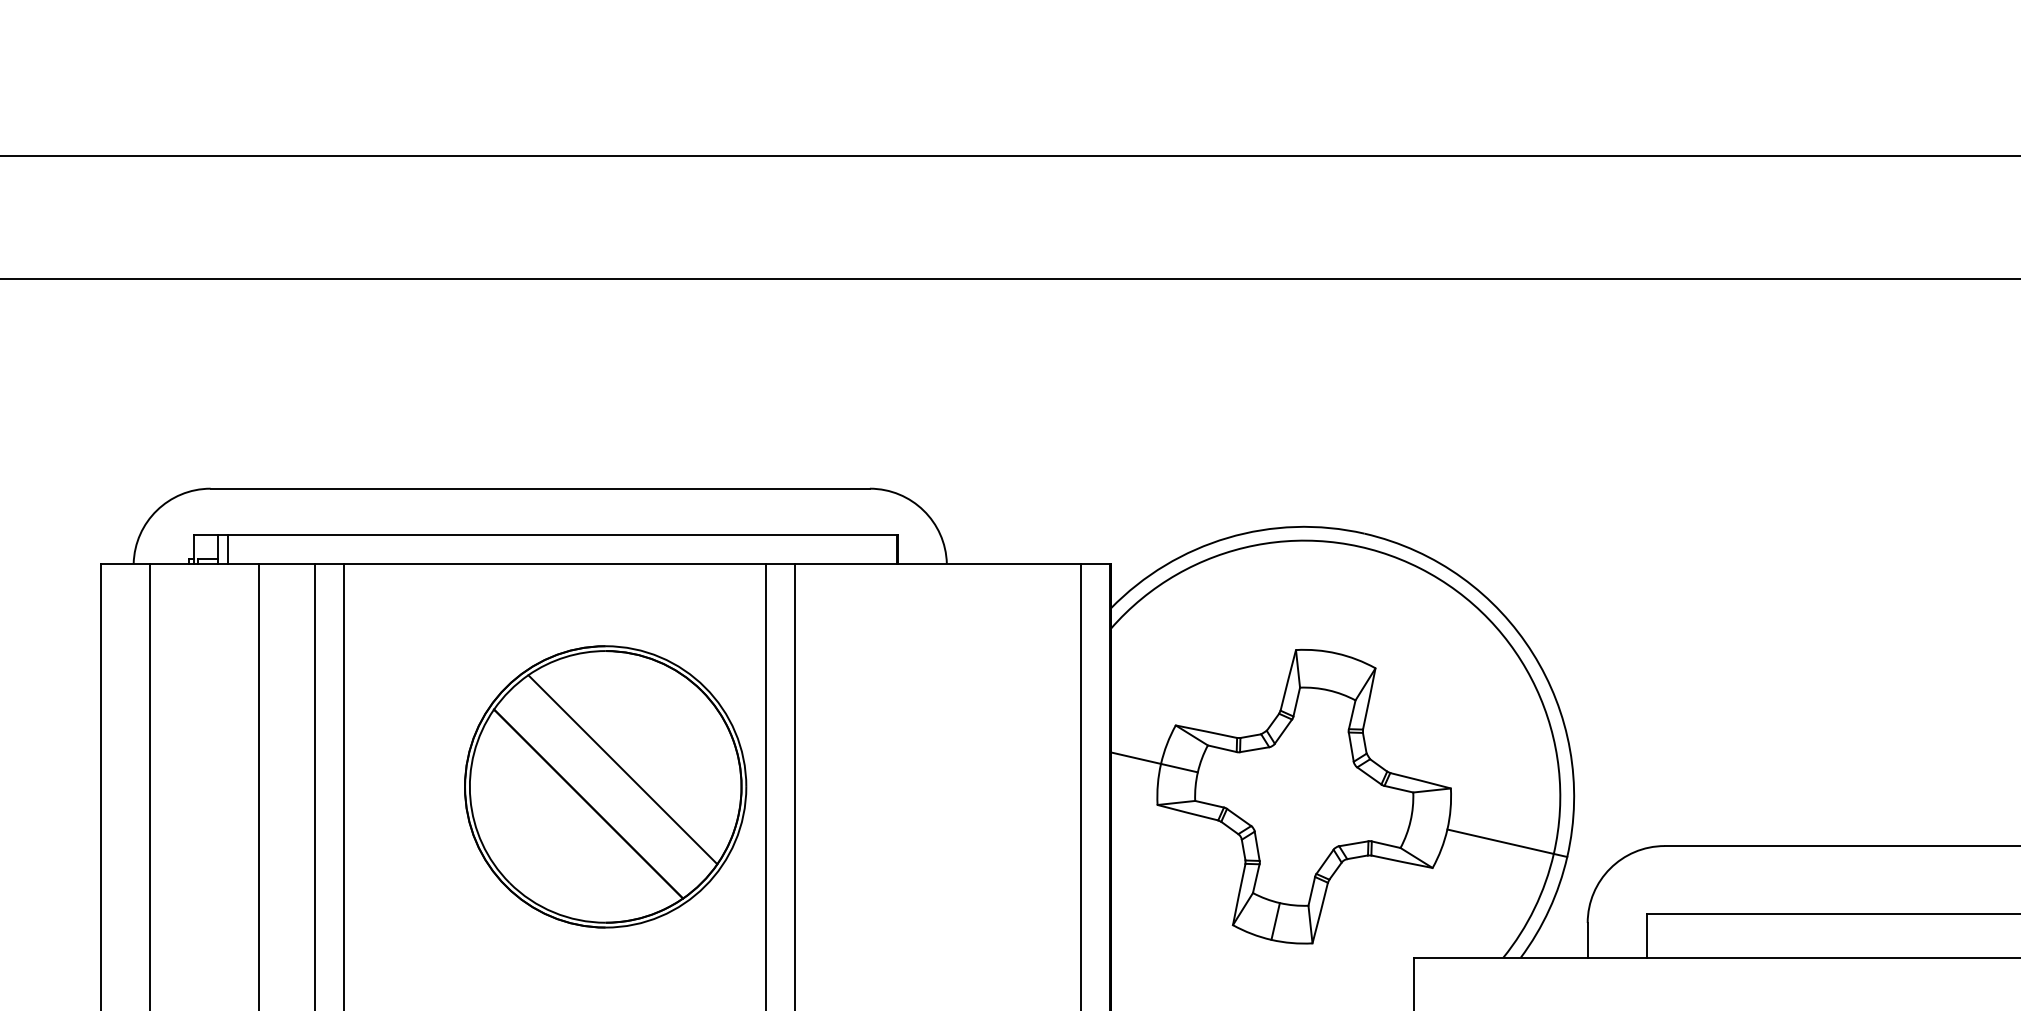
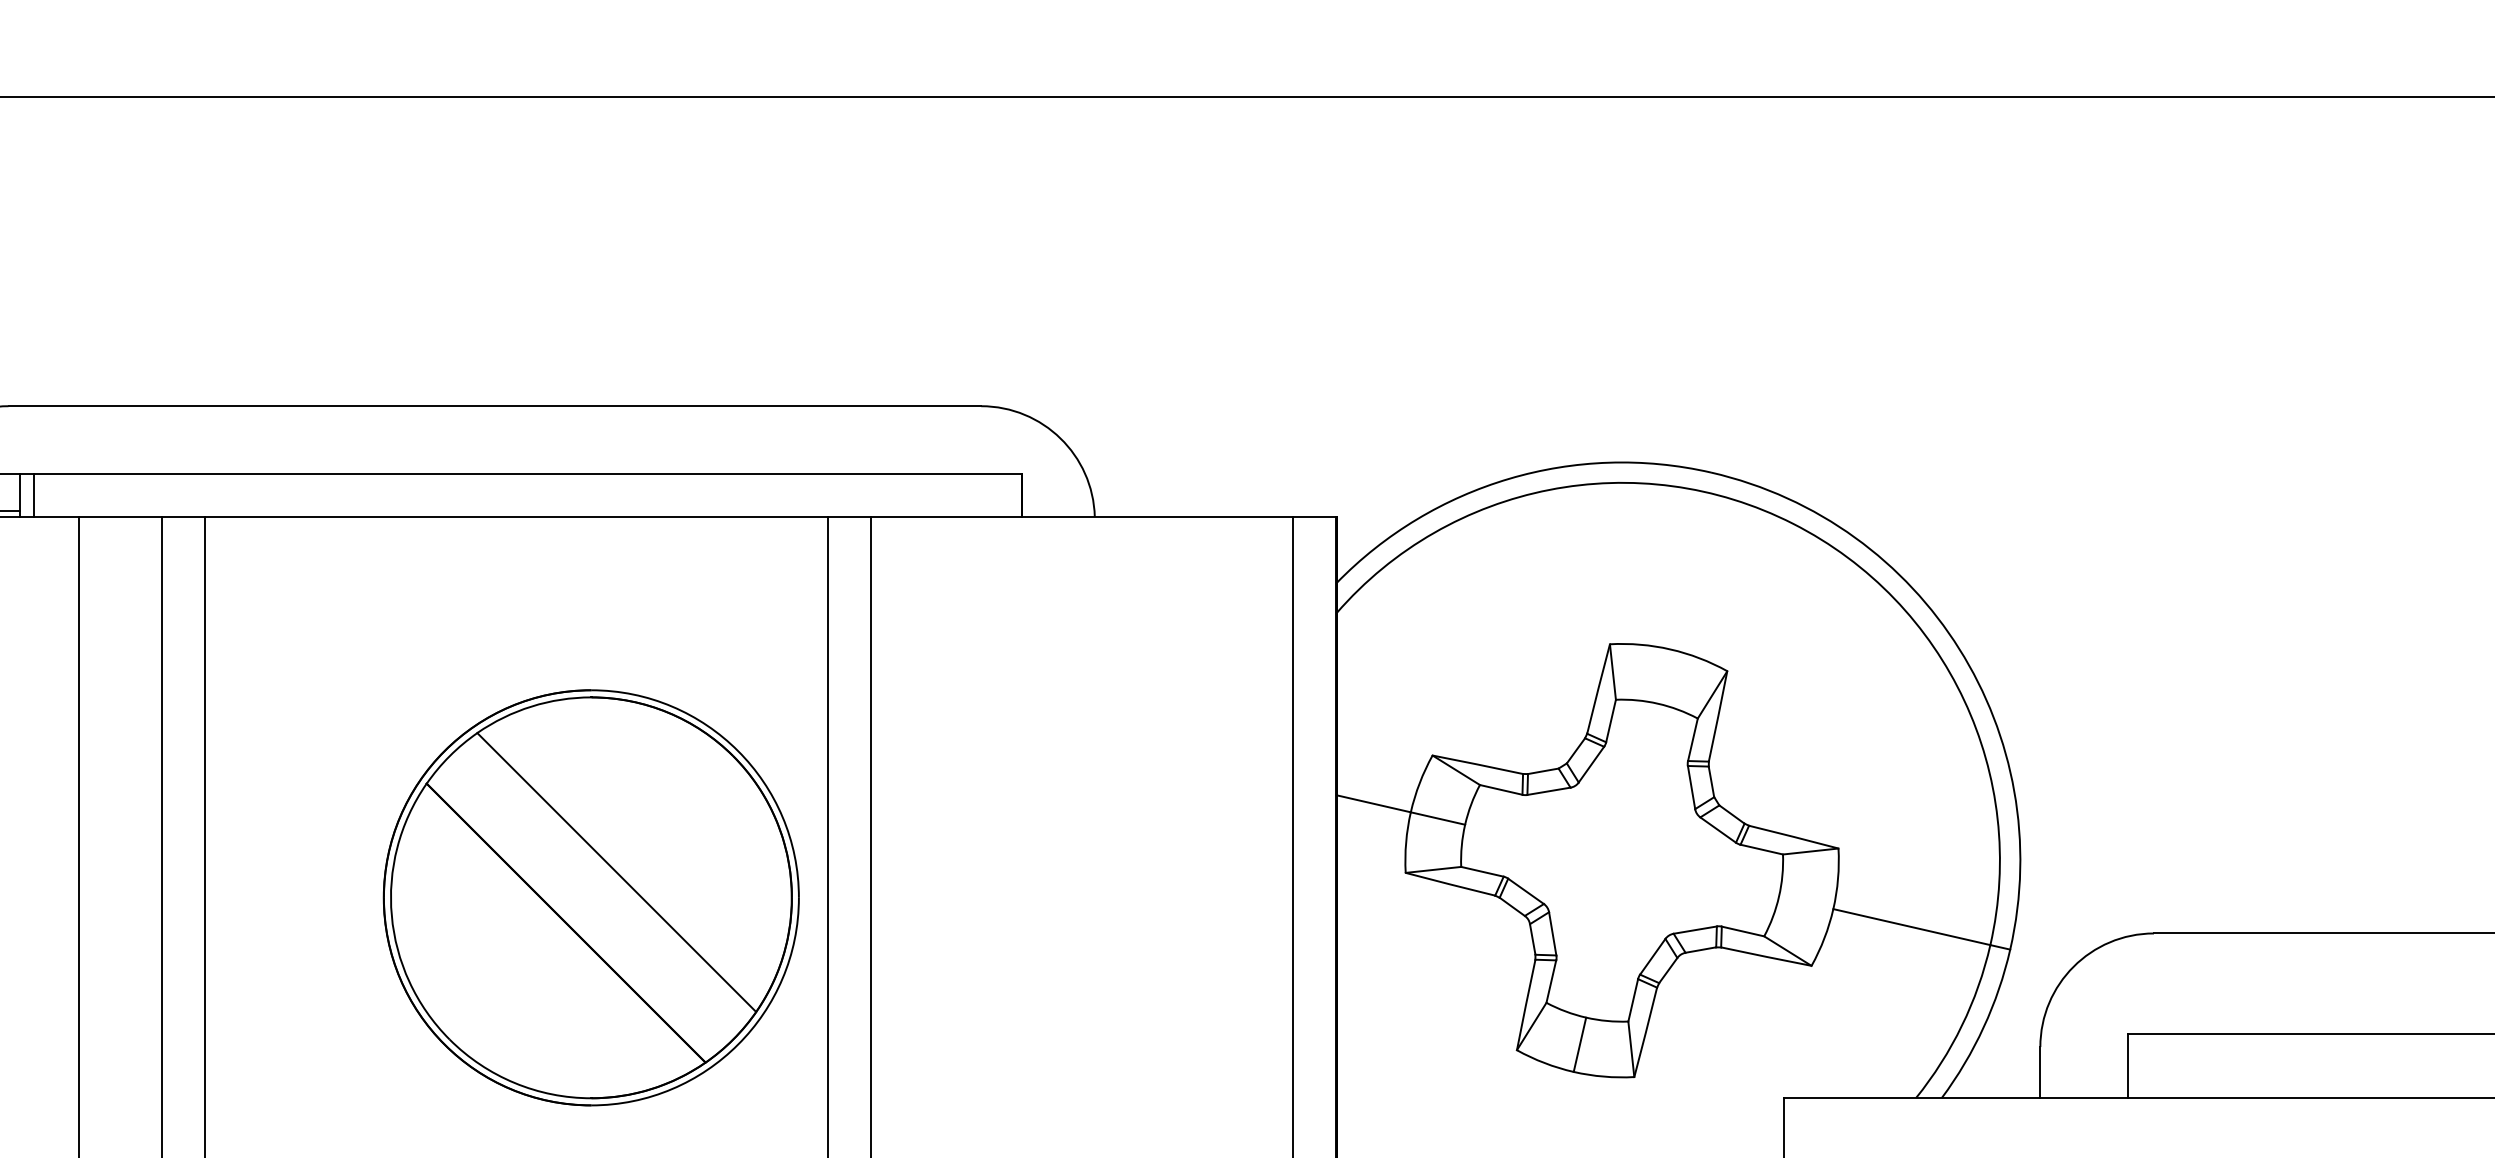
part: (605, 786) -> (591, 897), moved

